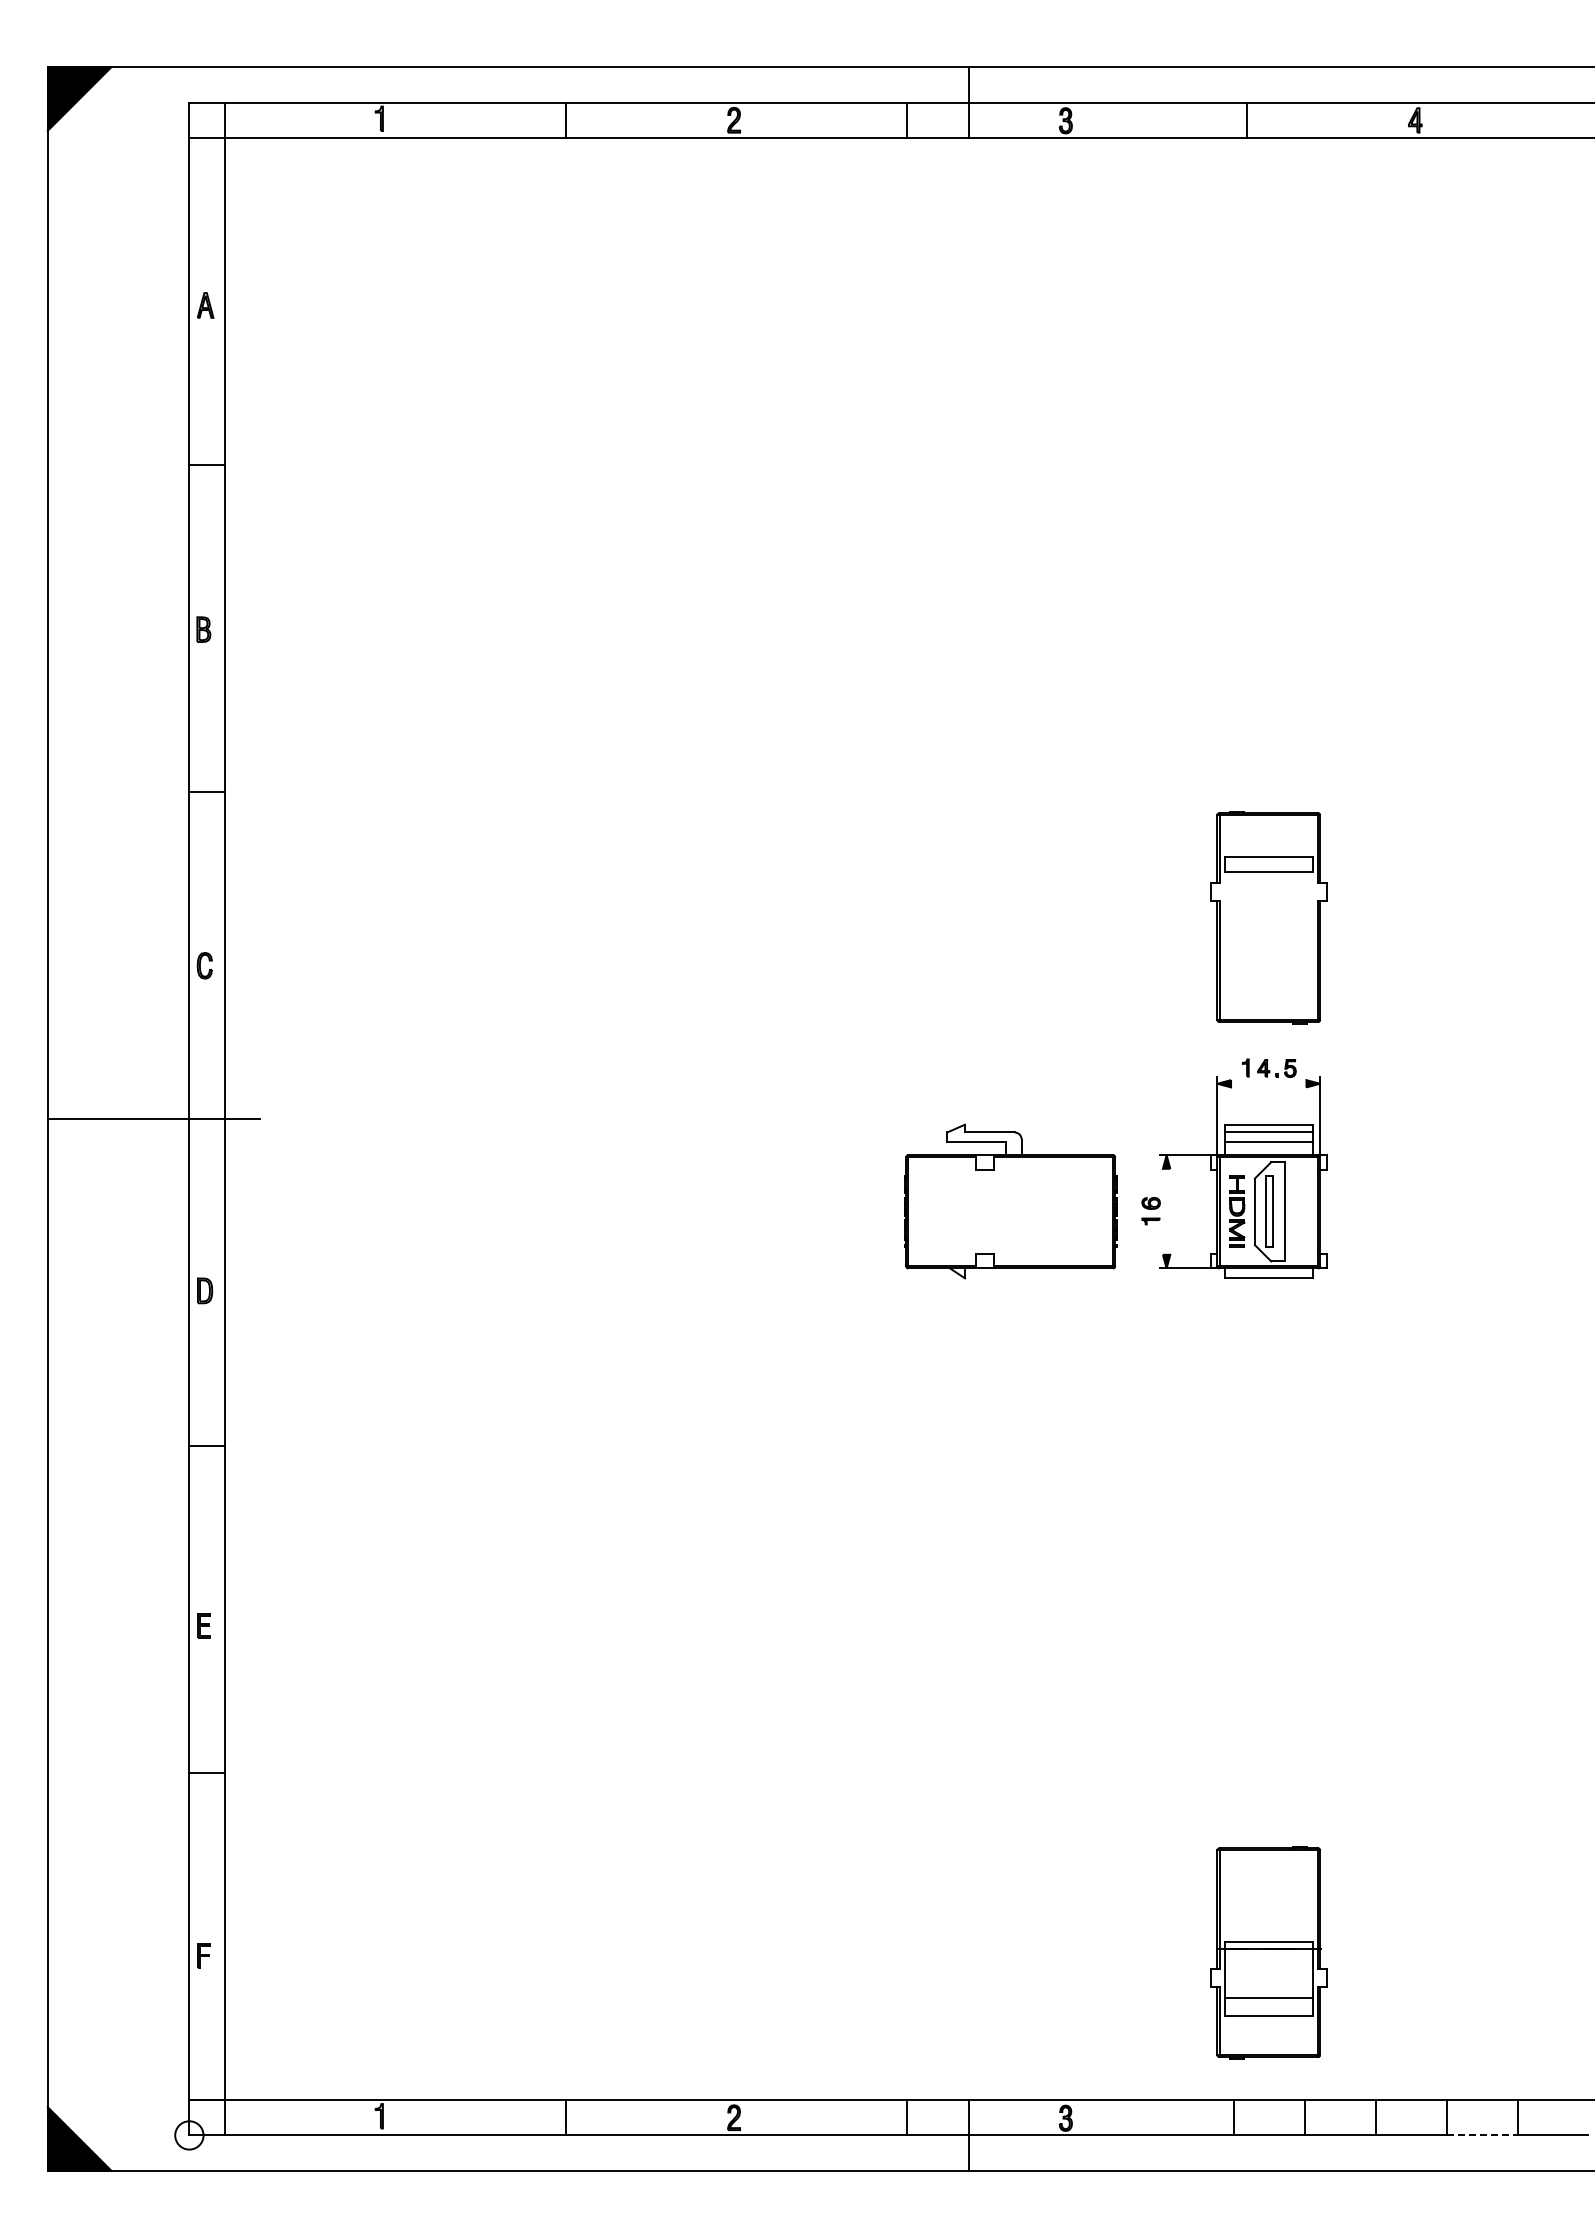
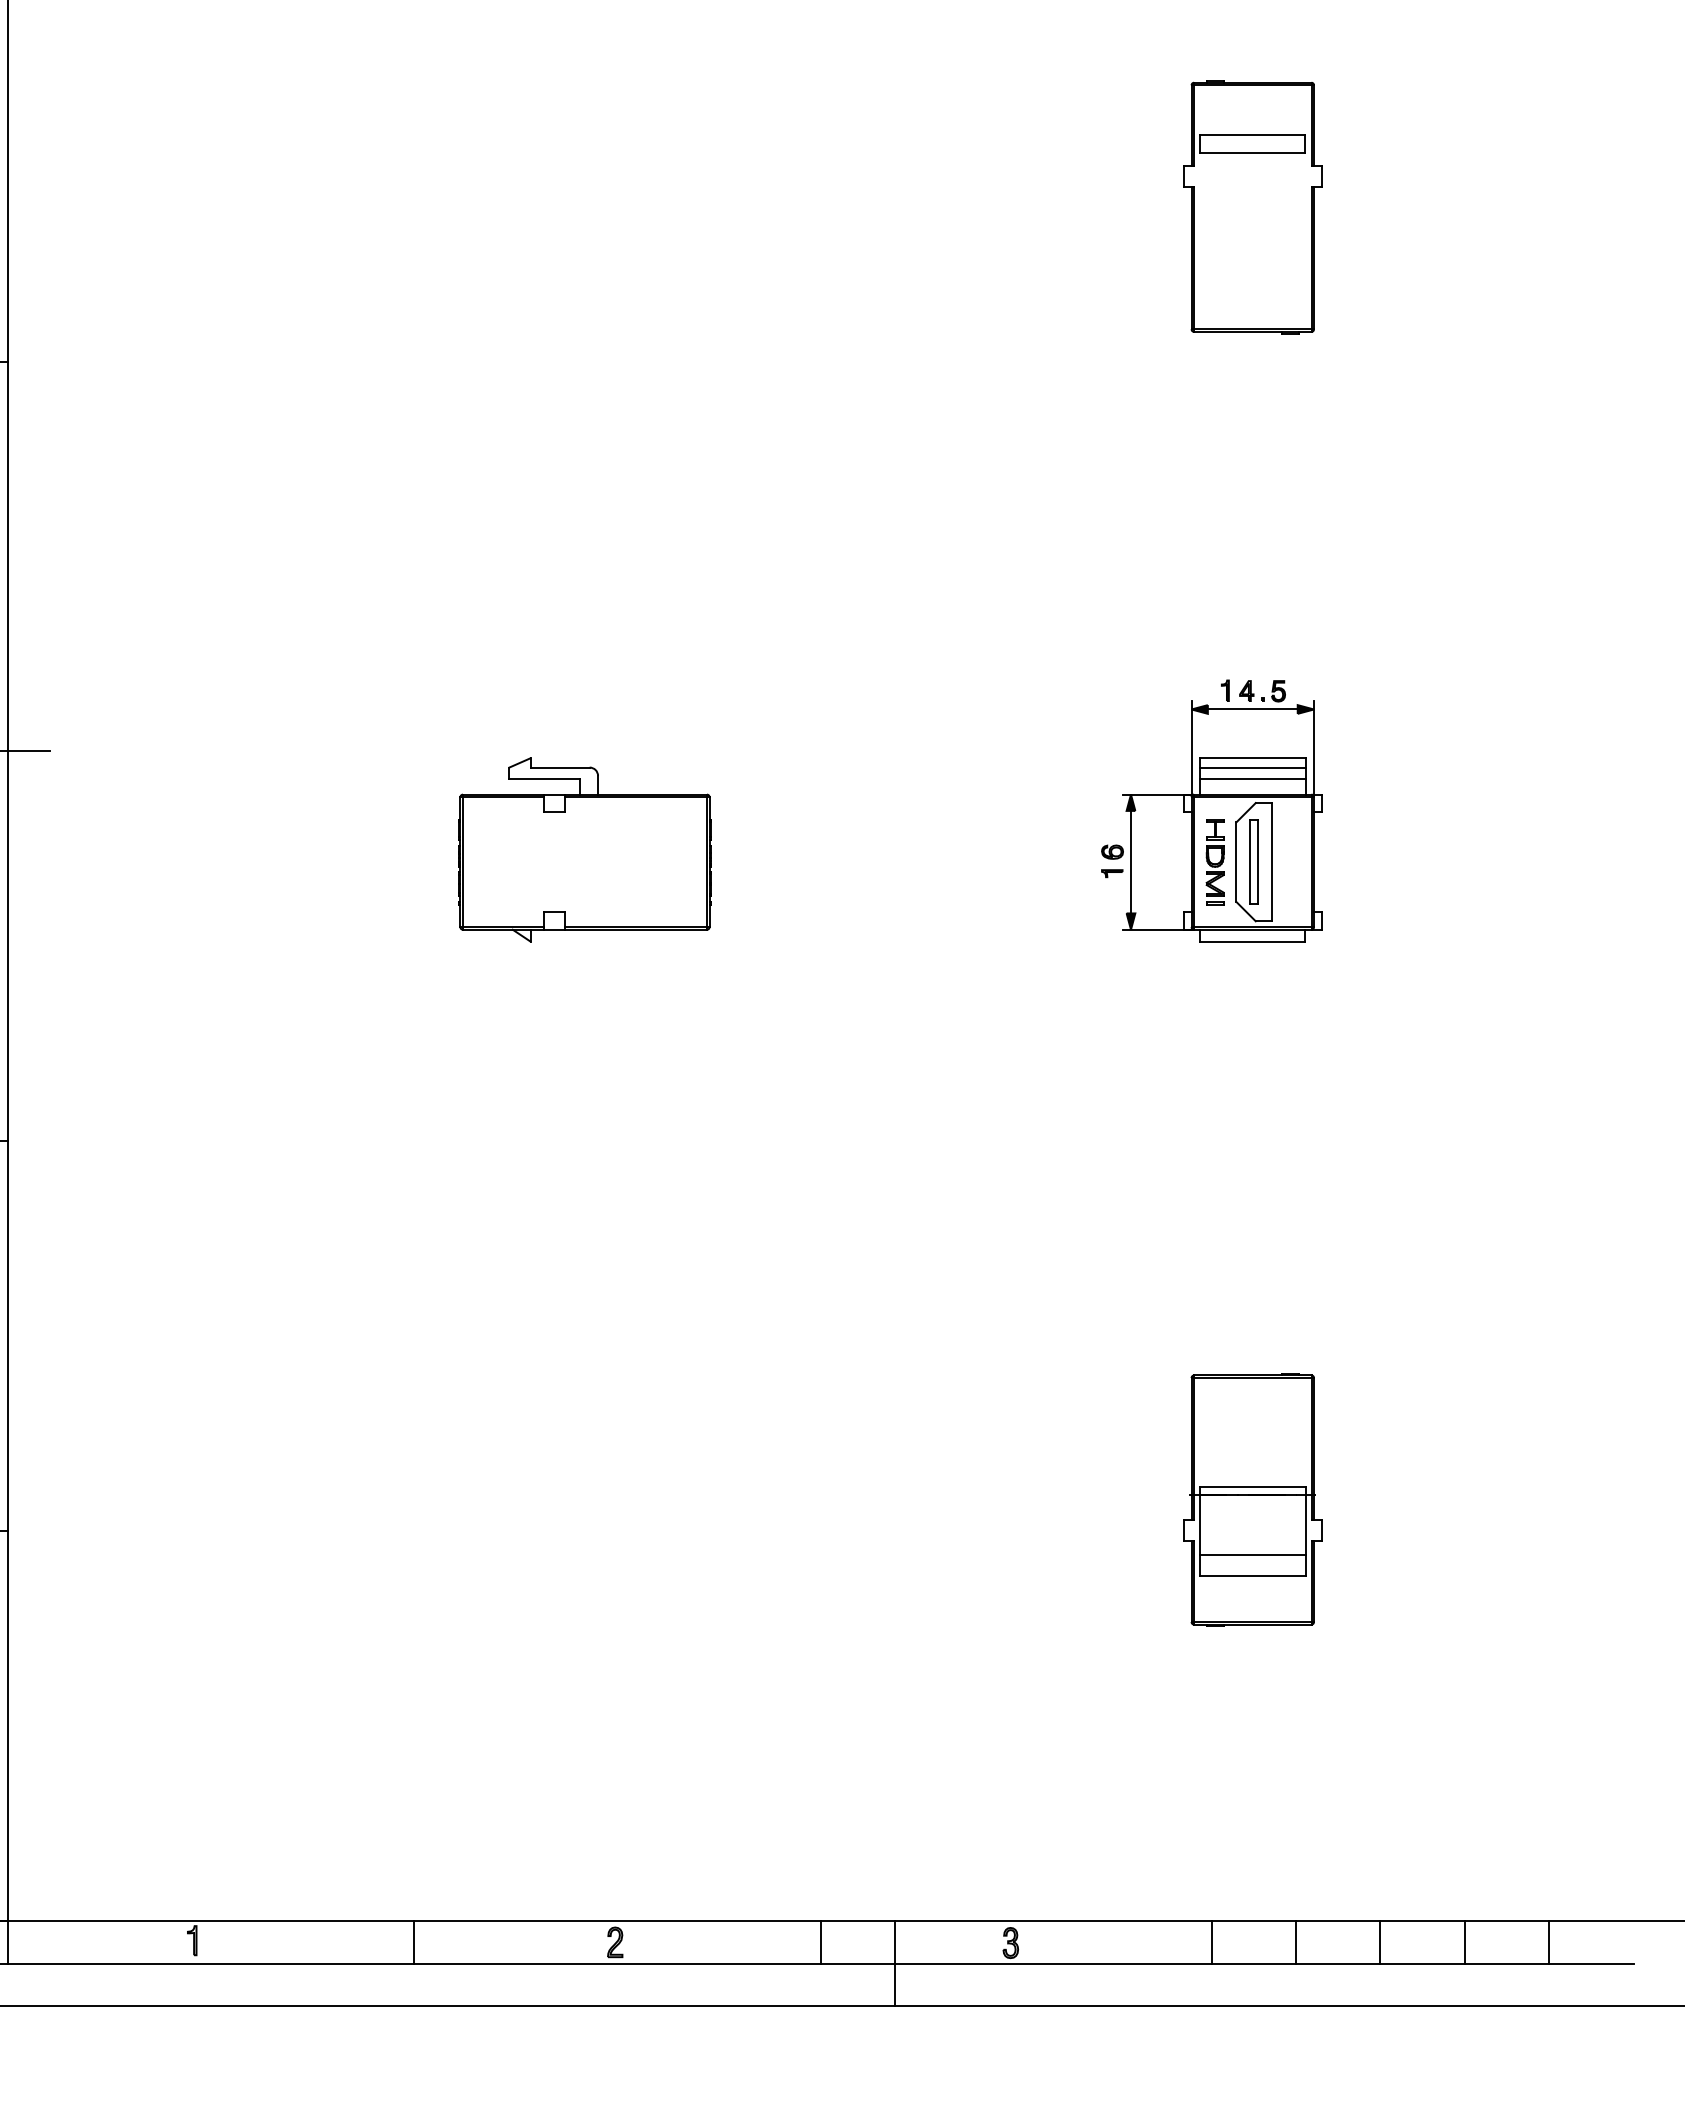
part: (1268, 917) -> (1252, 207), moved
line: (1268, 1083) -> (1252, 709), added
part: (1010, 1201) -> (584, 849), moved
line: (1166, 1211) -> (1130, 861), added
part: (1268, 1952) -> (1252, 1499), moved
line: (1482, 2135) -> (1507, 1963), dashed -> solid

